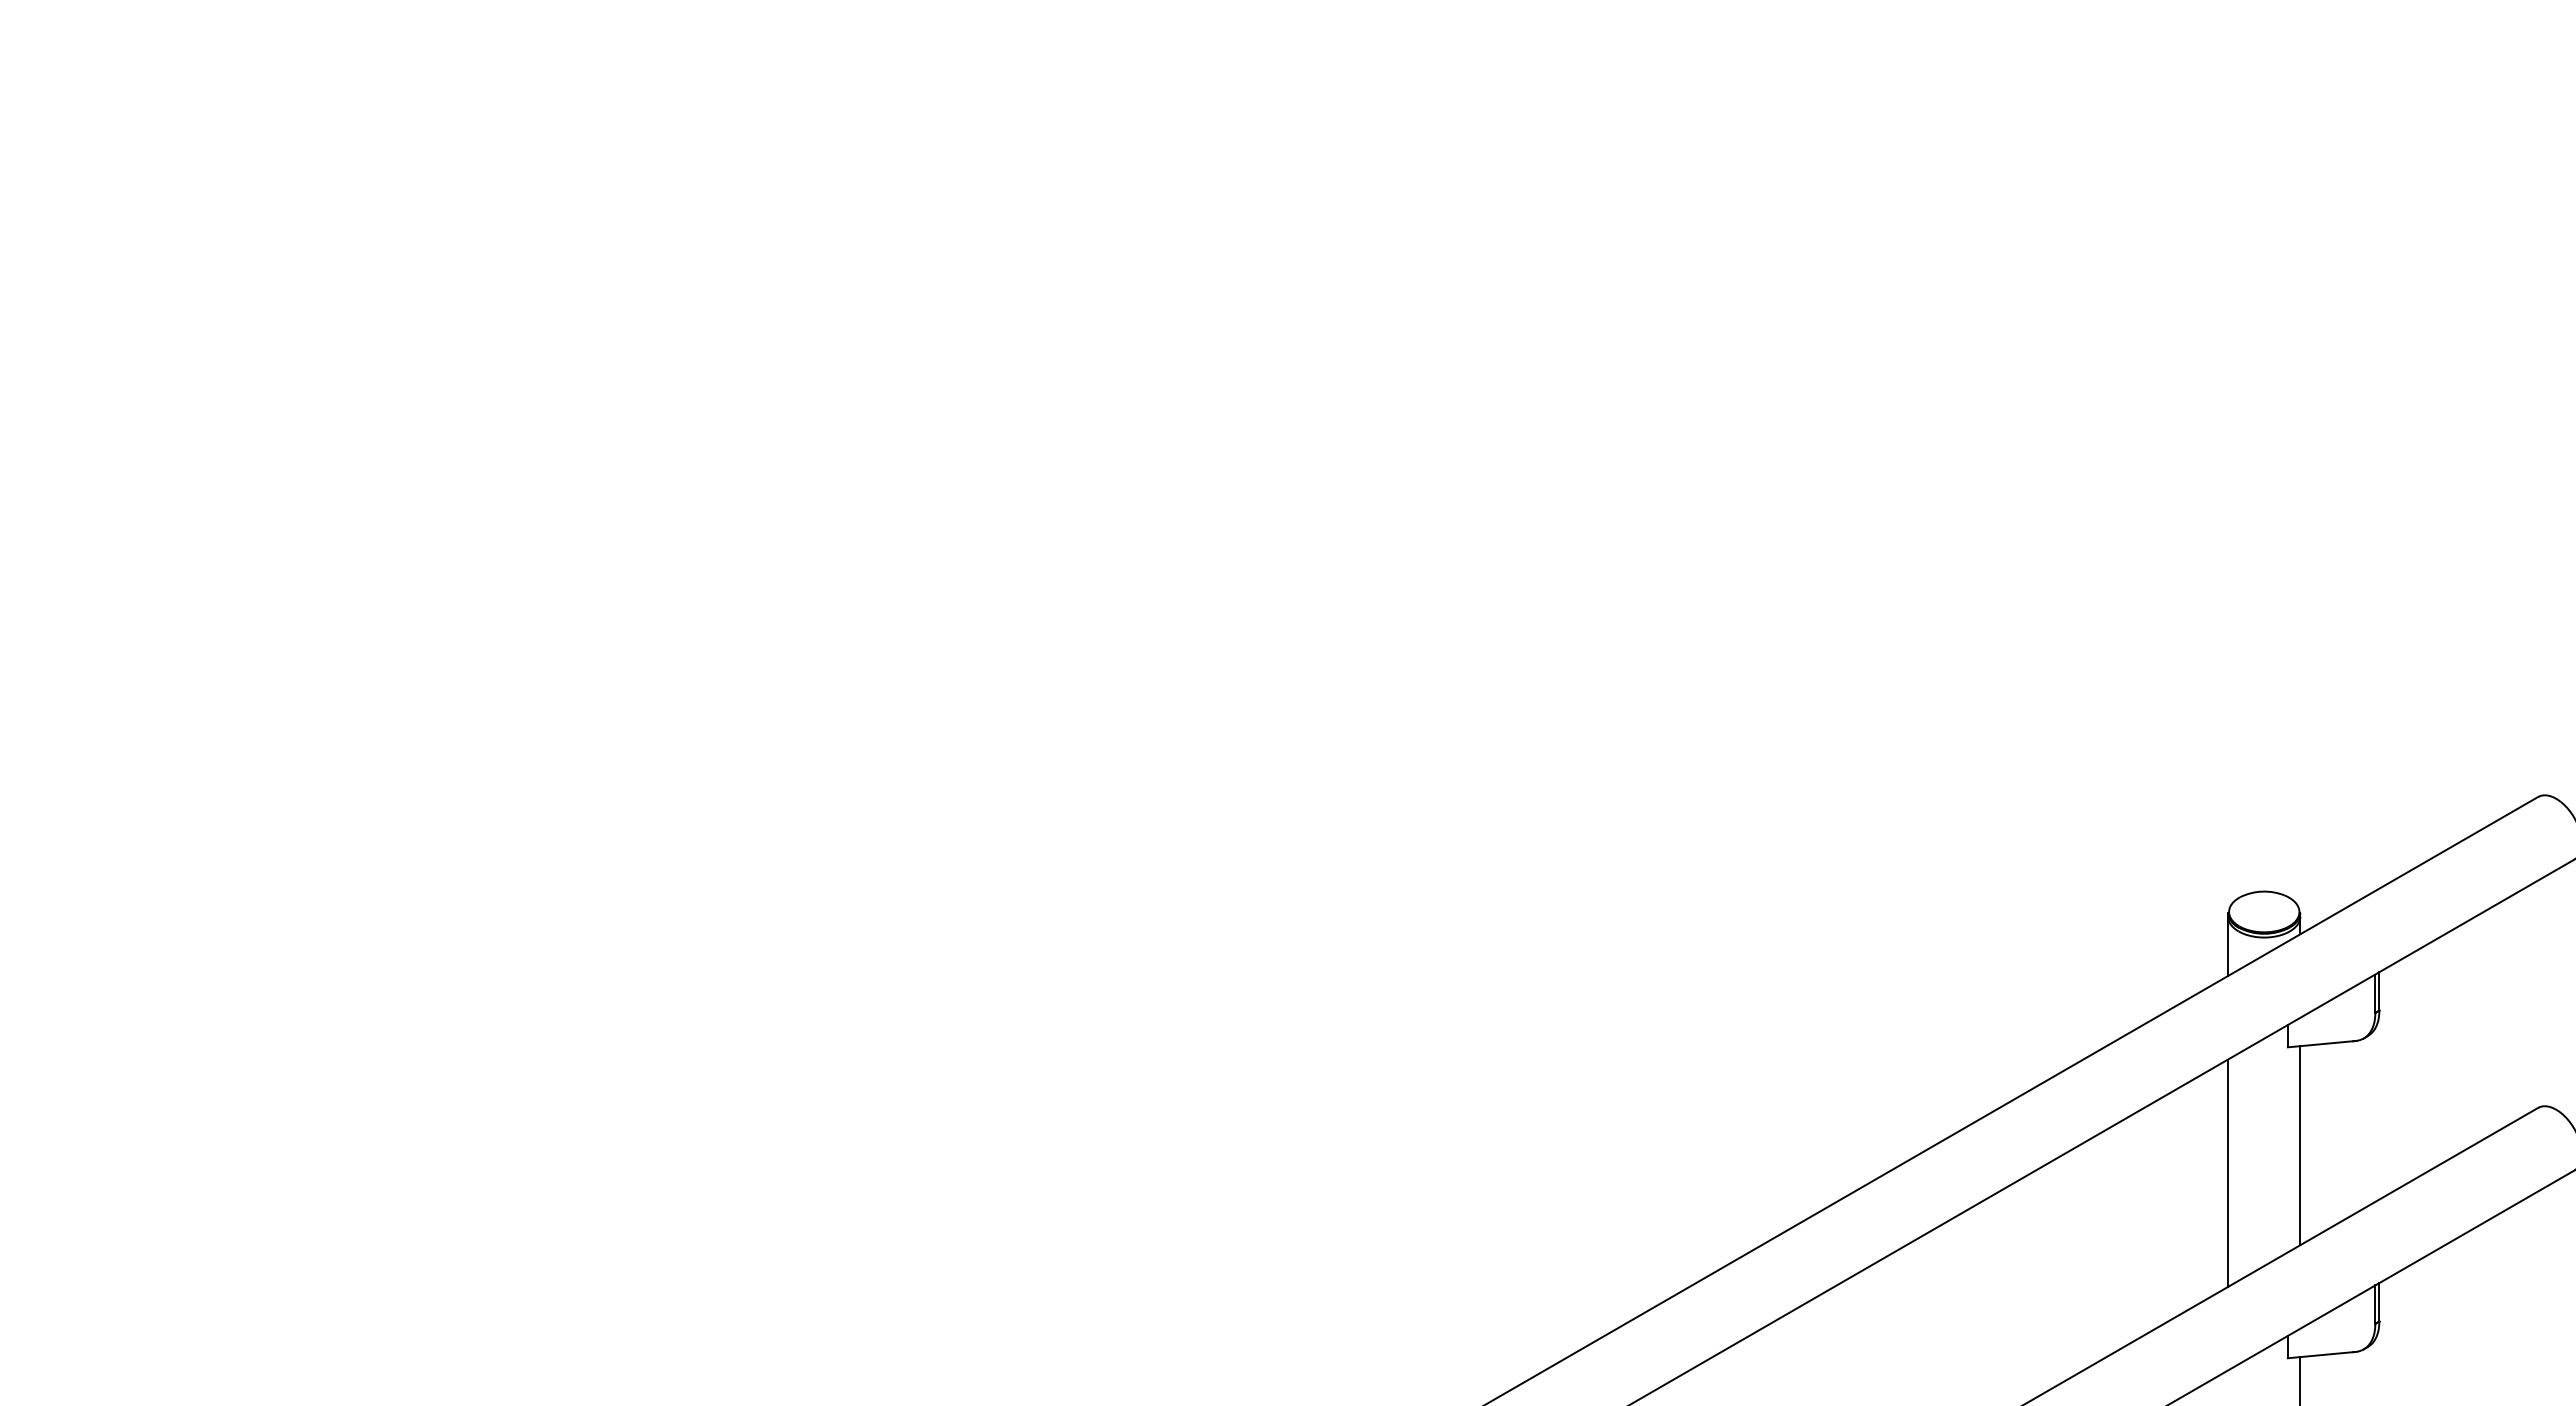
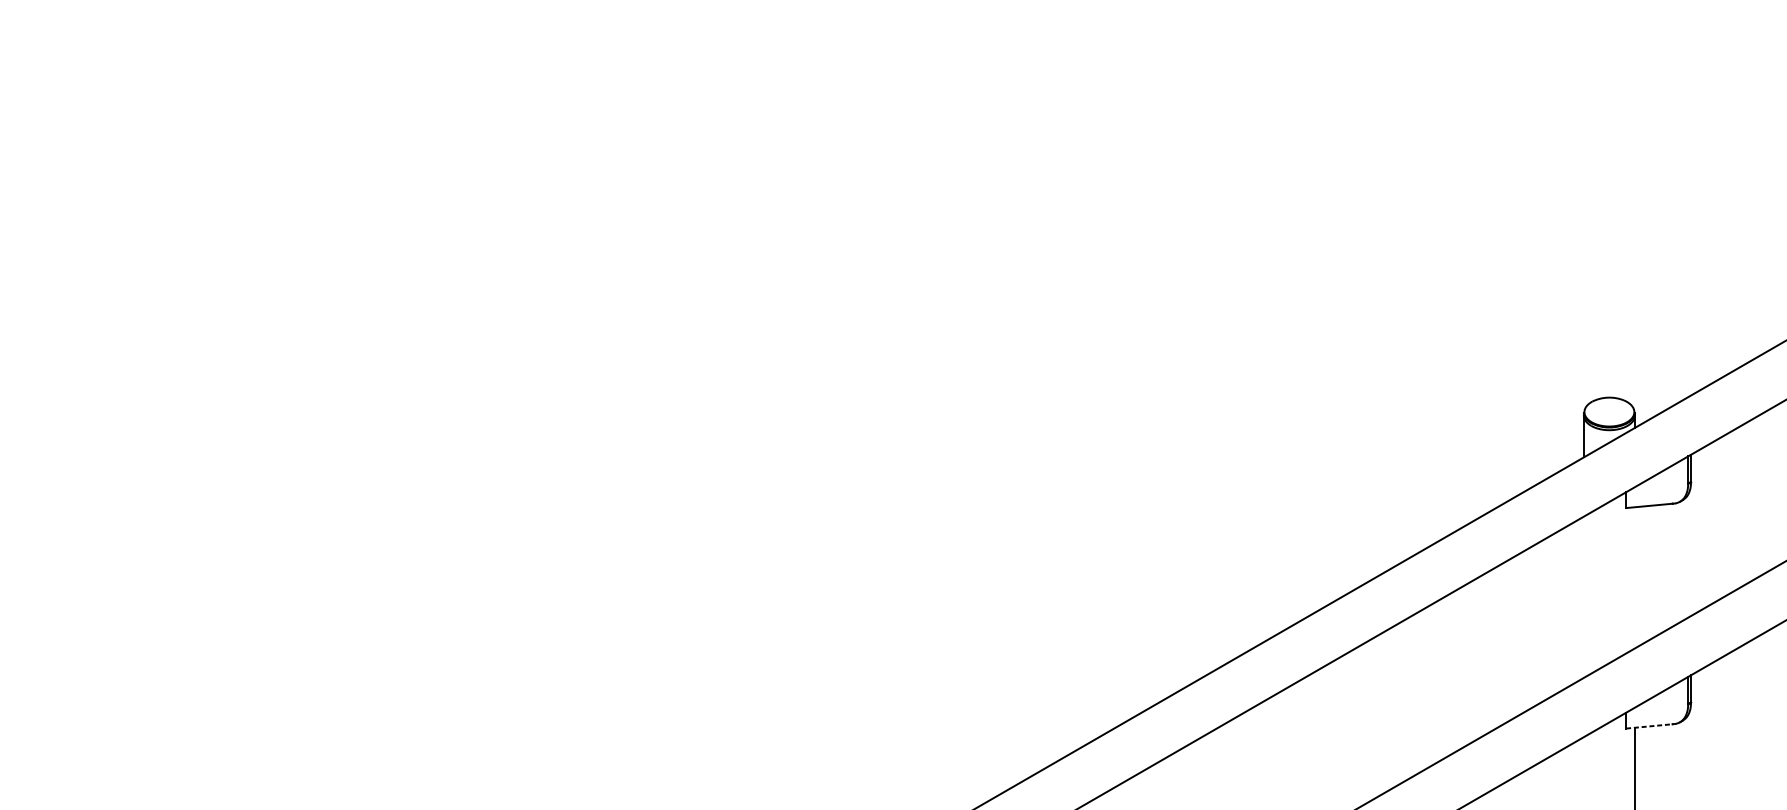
line: (2300, 1145) -> (1635, 577), removed
line: (2228, 1172) -> (1584, 596), removed
line: (2320, 1355) -> (1649, 726), solid -> dashed

